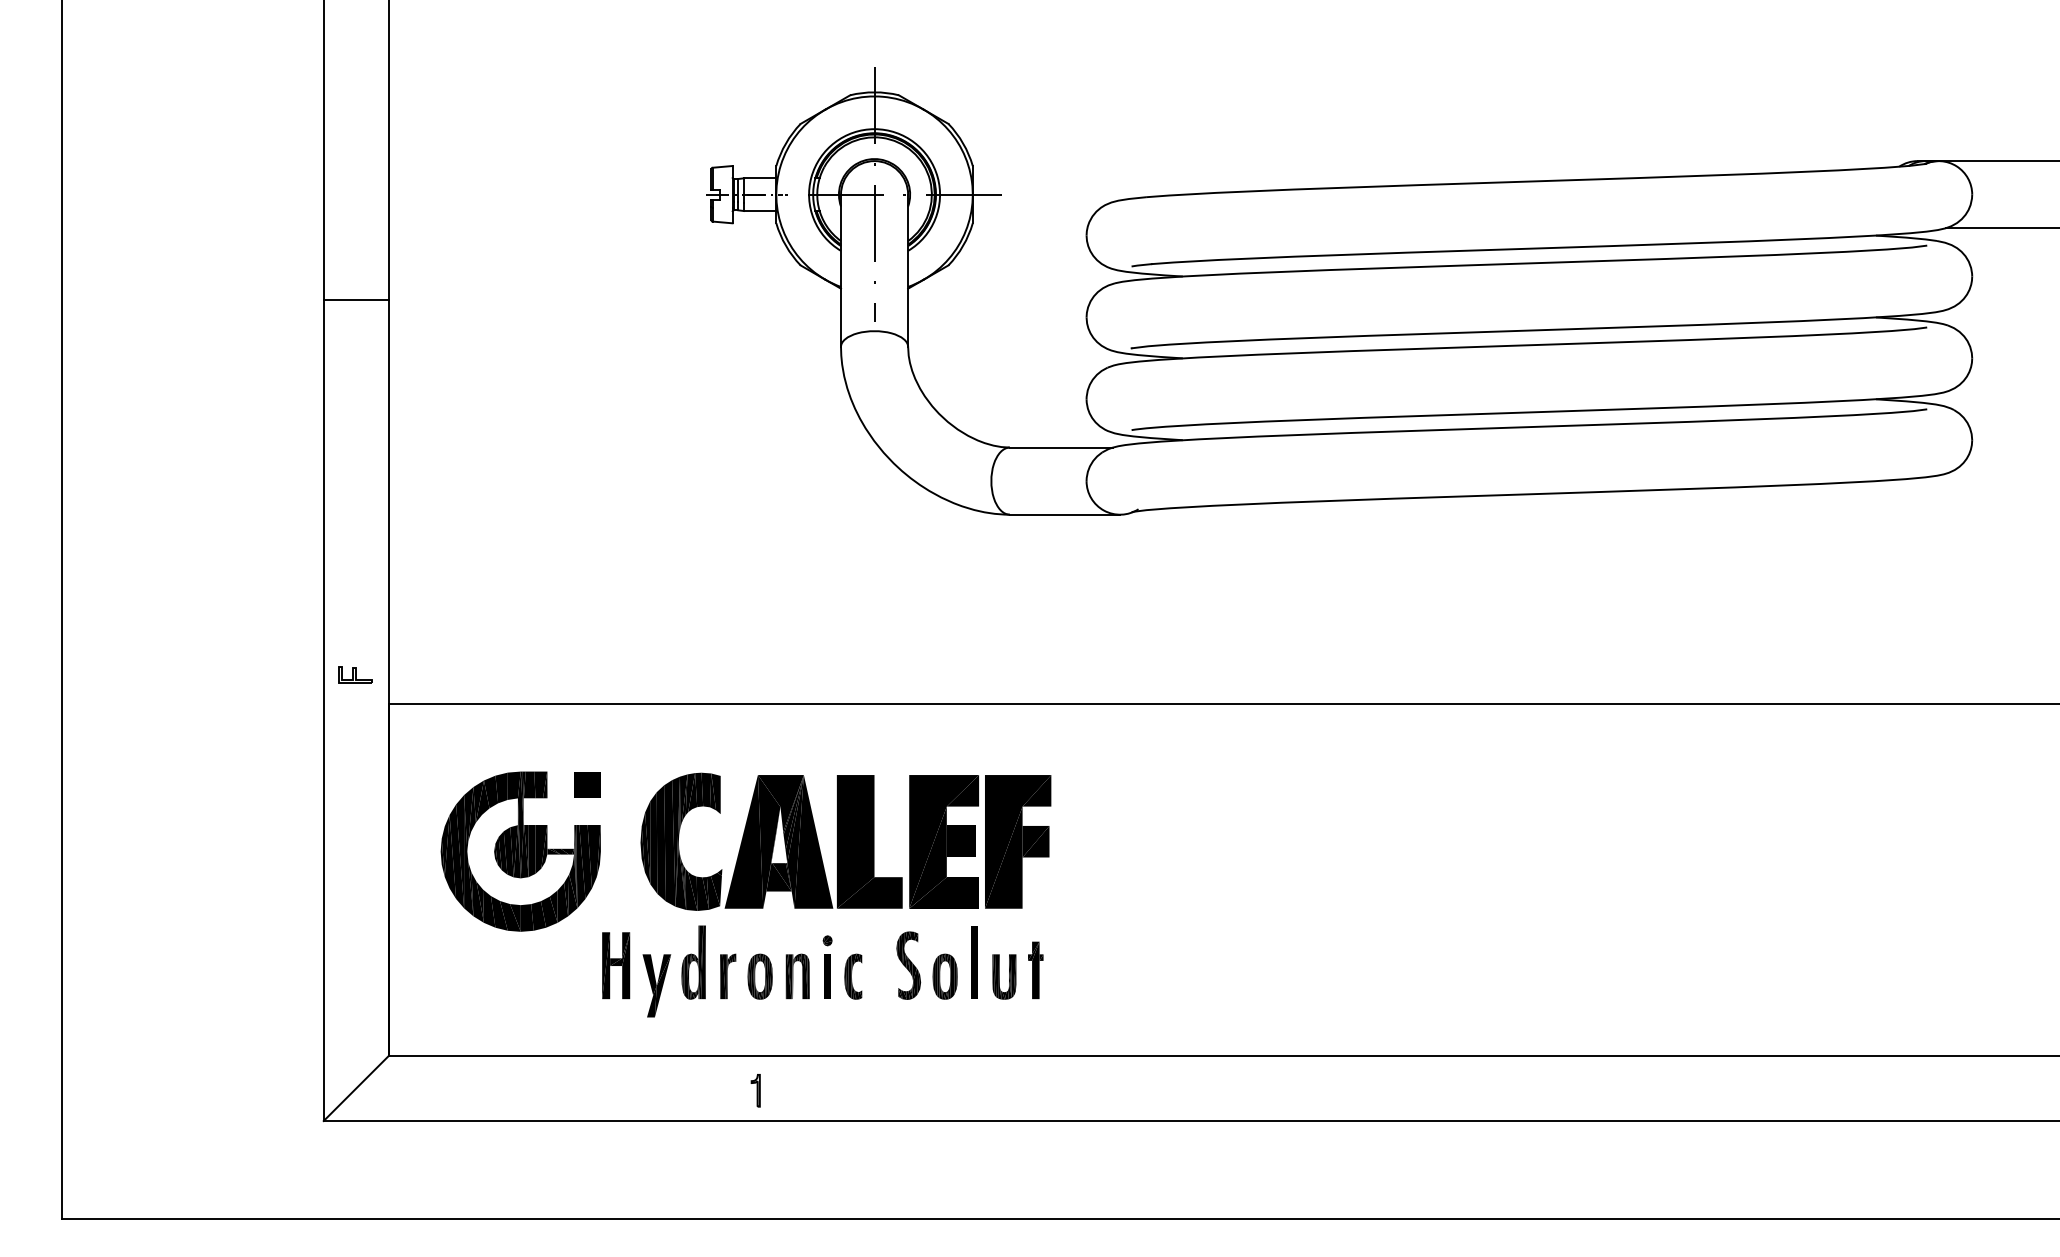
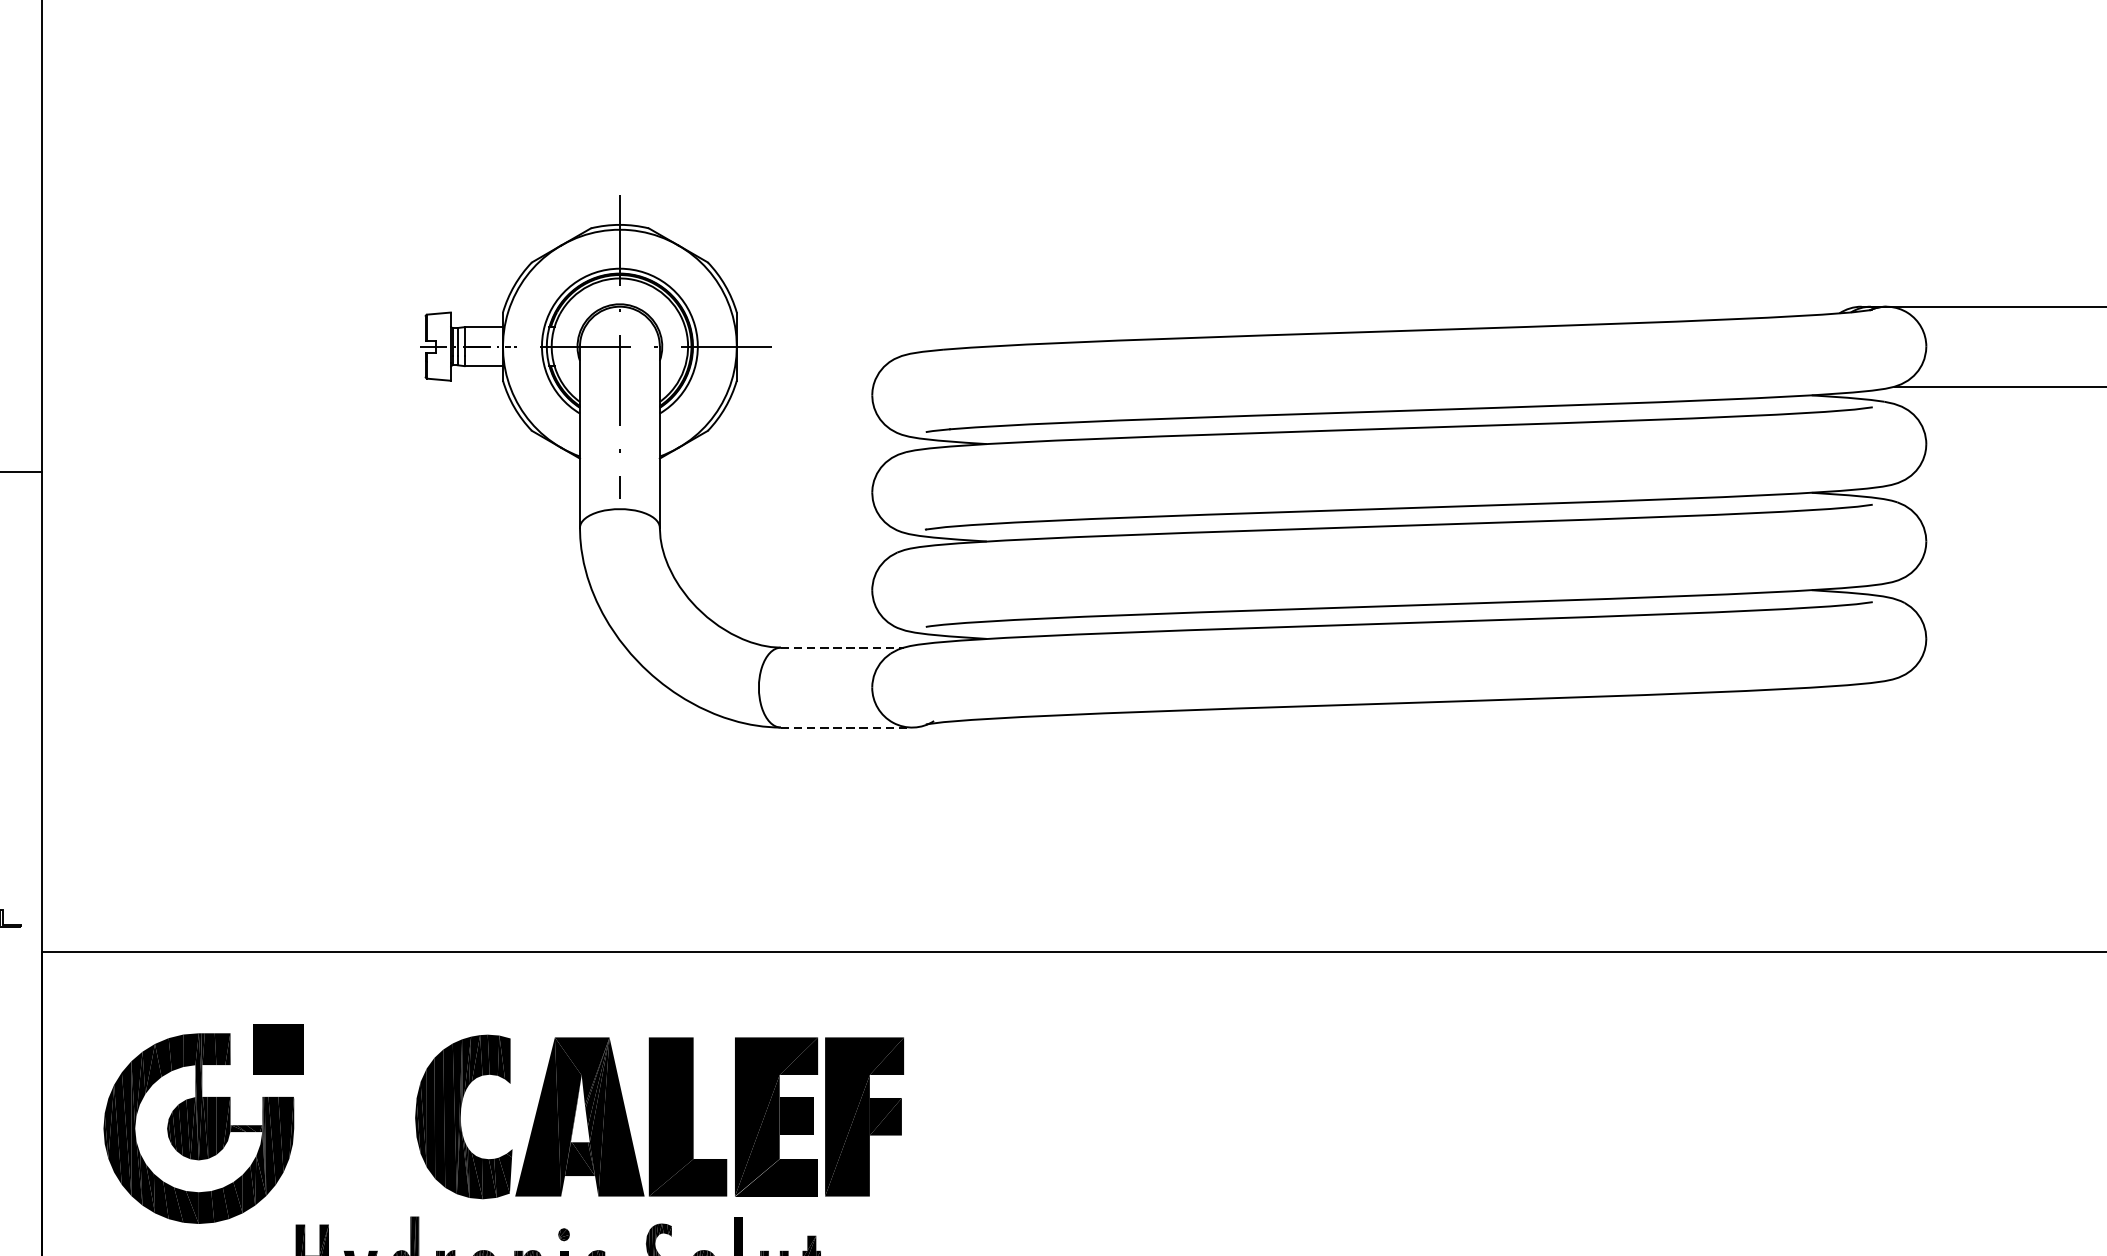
line: (1061, 447) -> (842, 647), solid -> dashed
line: (1065, 514) -> (847, 727), solid -> dashed
part: (587, 784) -> (278, 1048), size x1.6
part: (845, 841) -> (659, 1116), moved

